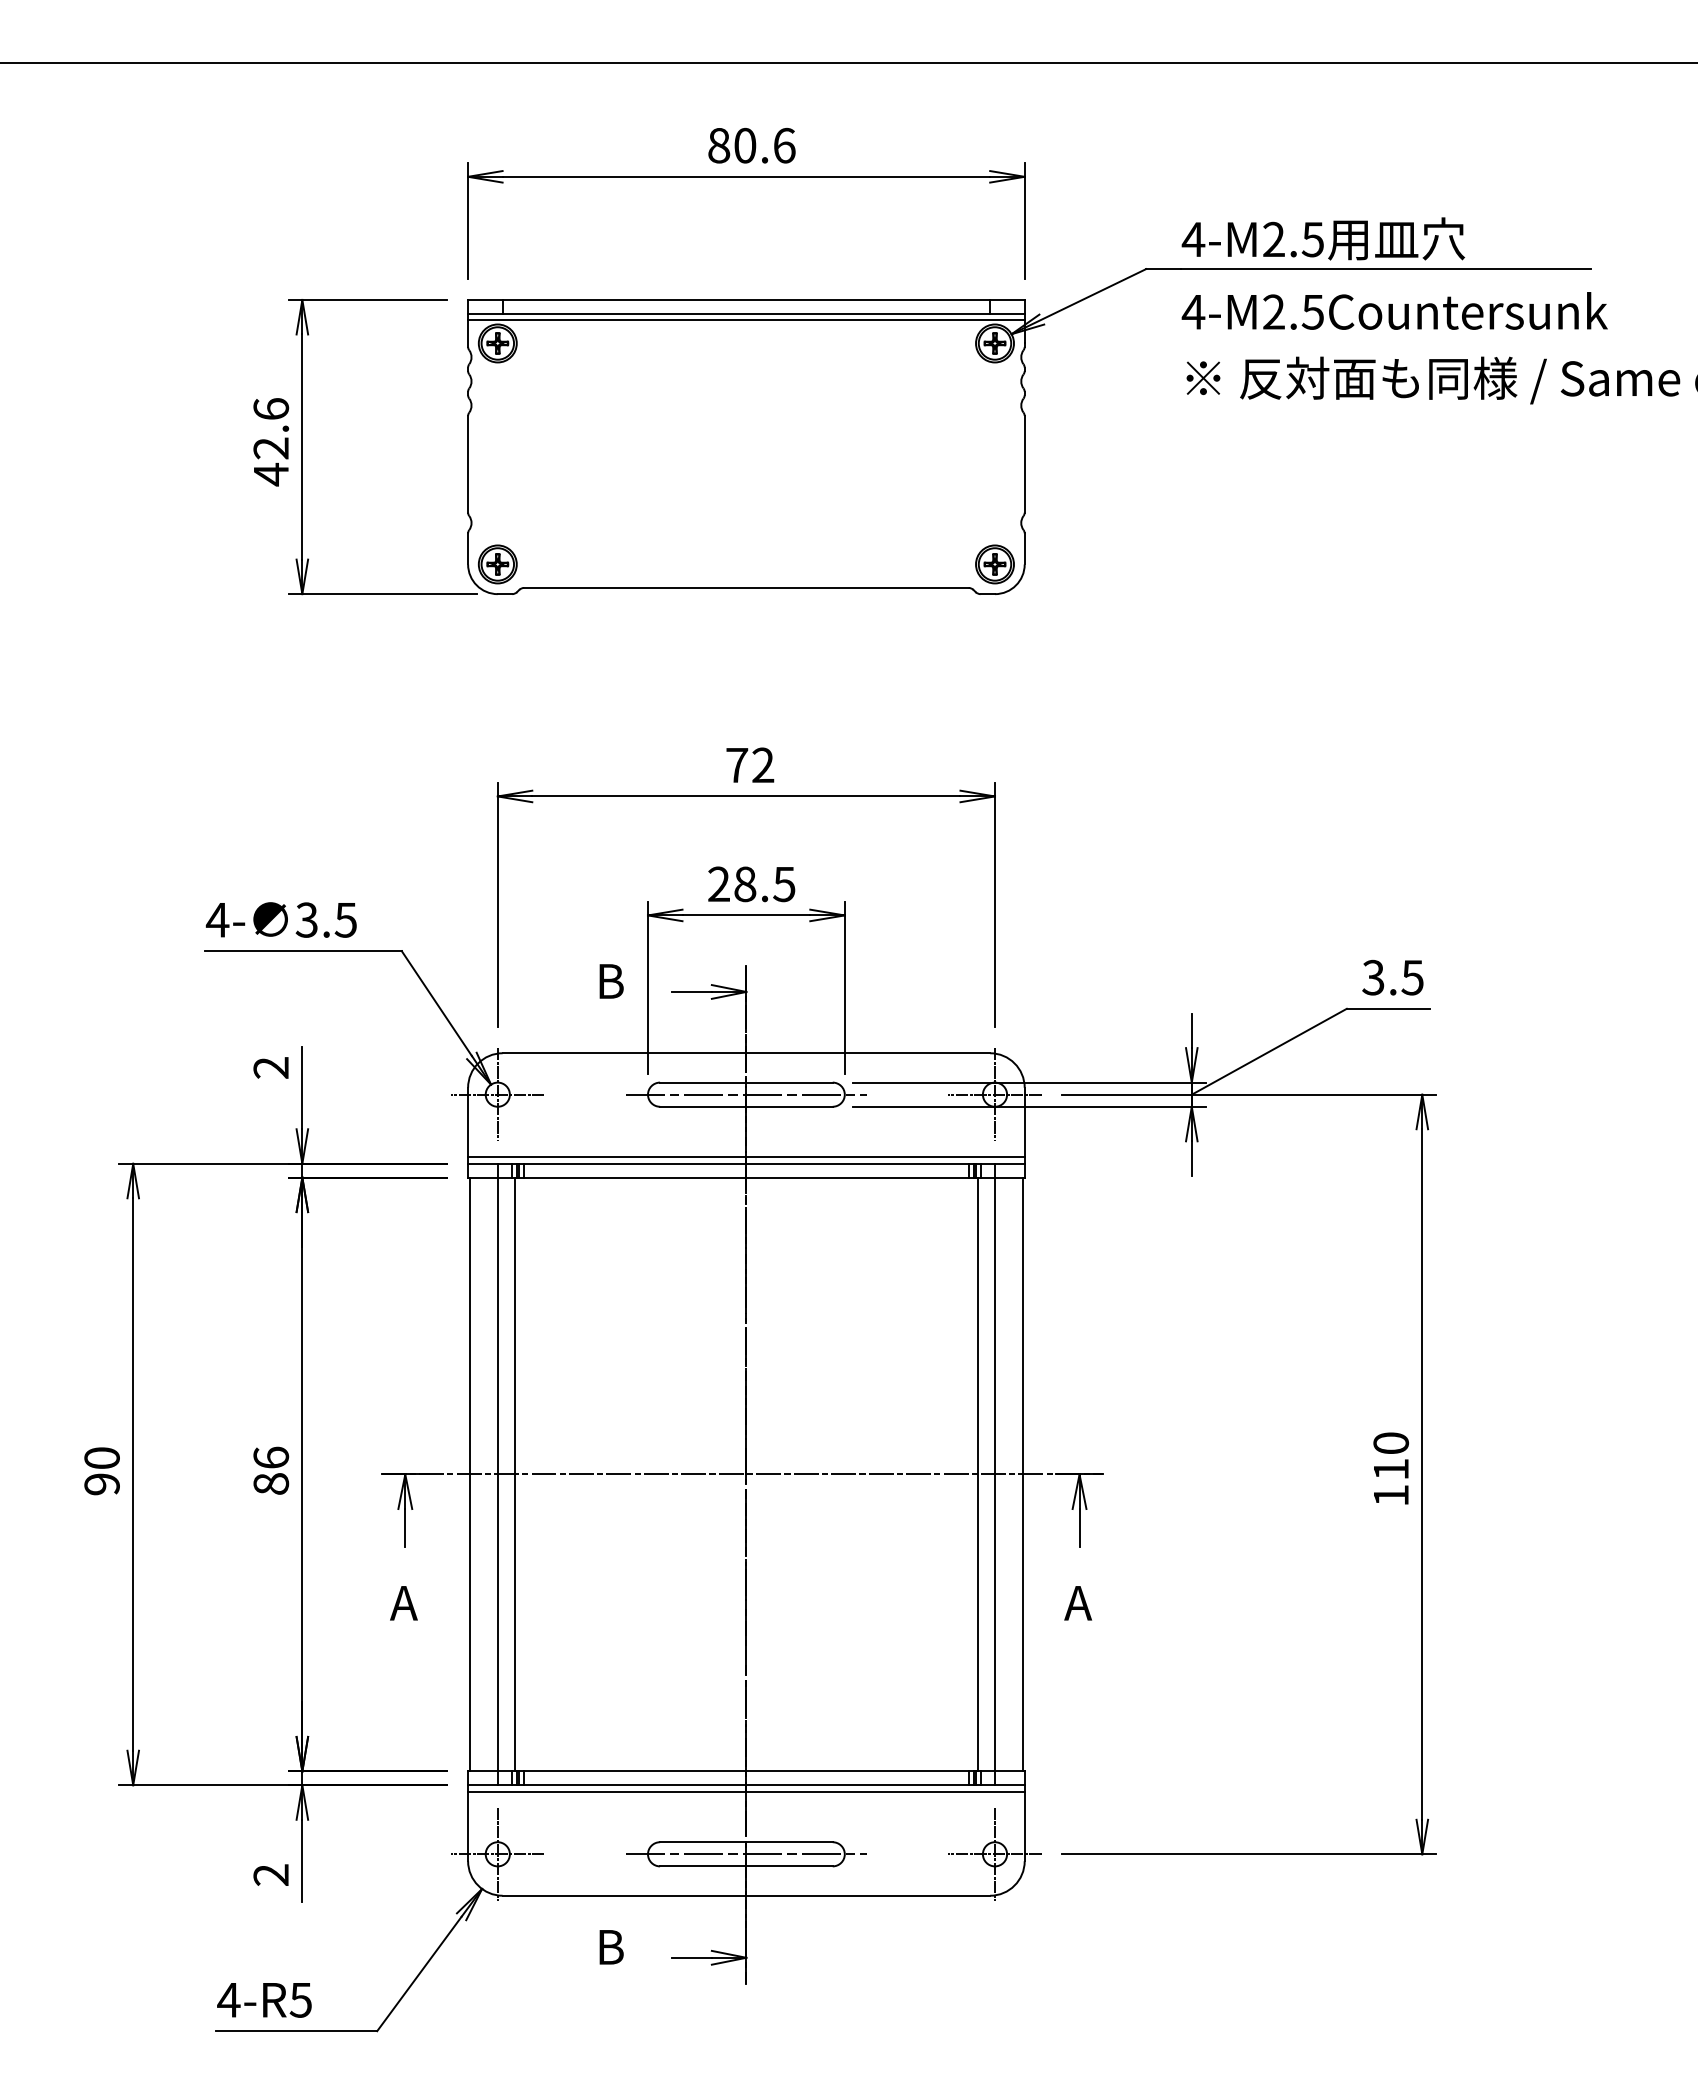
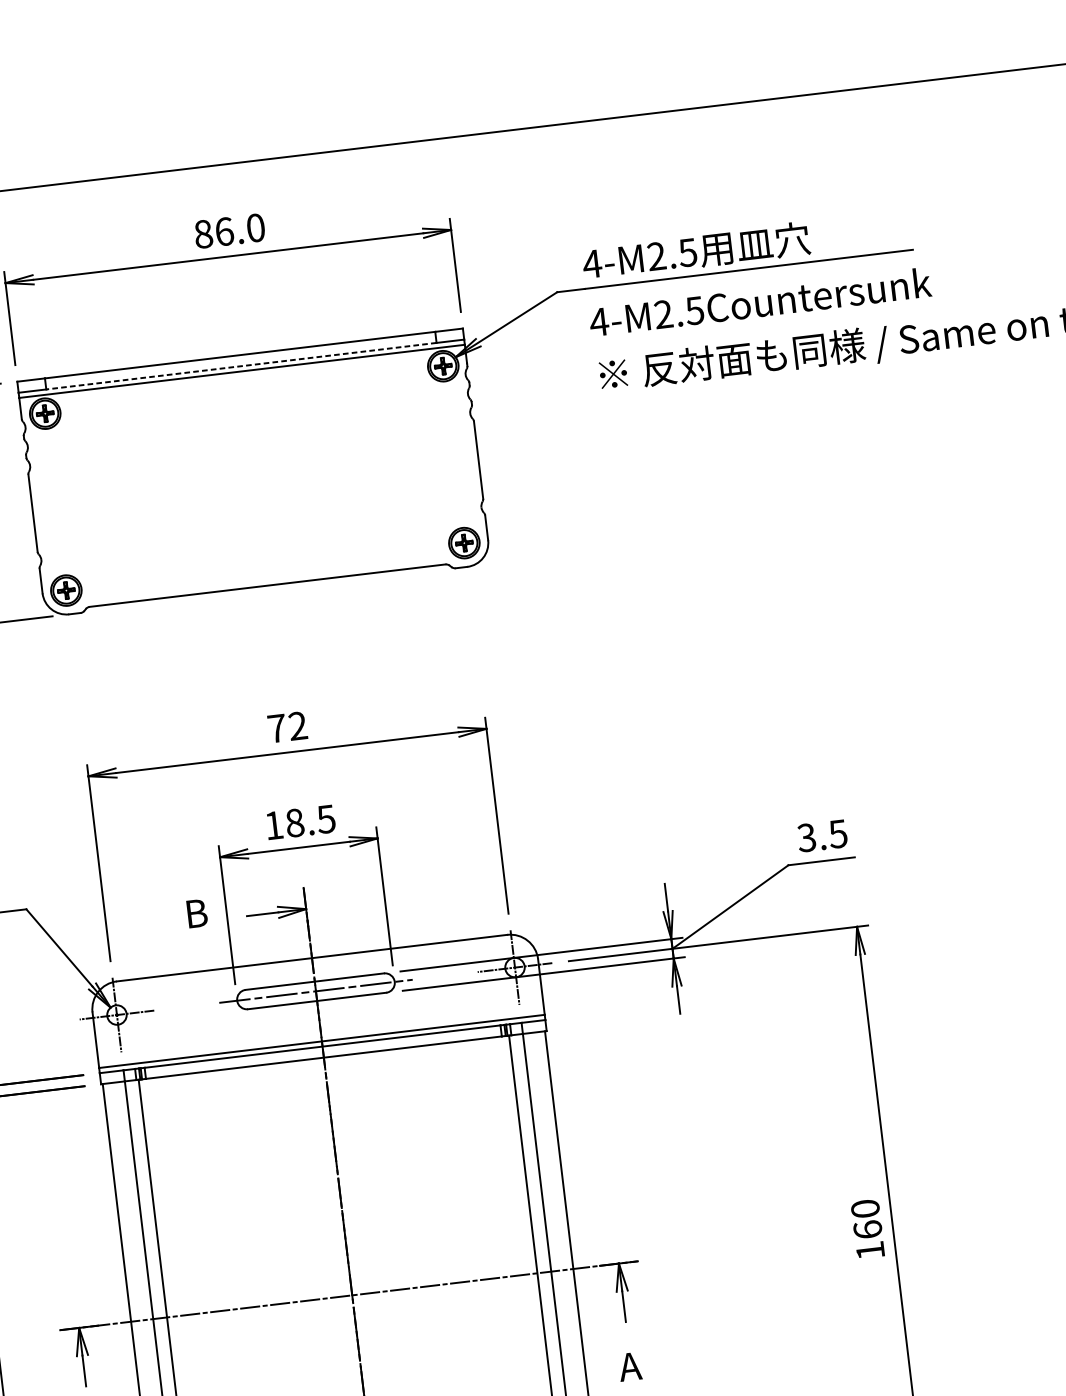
text: (764, 145) -> (239, 229), 80.6 -> 86.0
line: (746, 313) -> (241, 365), solid -> dashed
text: (718, 883) -> (273, 824), 28.5 -> 18.5
text: (1391, 1468) -> (868, 1228), 110 -> 160

